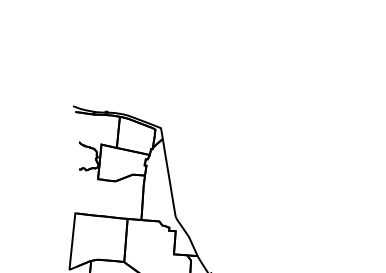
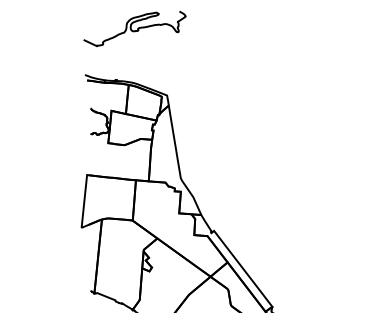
curve: (126, 58) -> (134, 30), added

